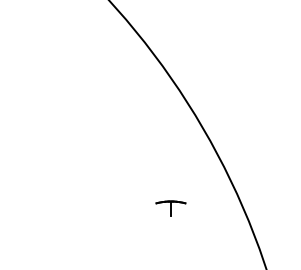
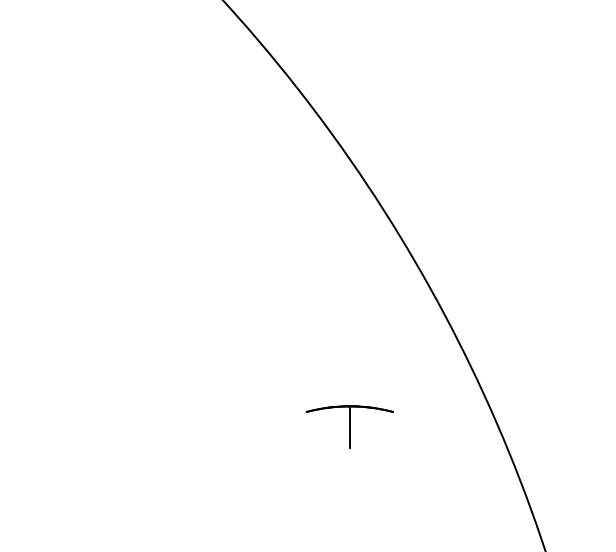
part: (170, 208) -> (348, 426), size x1.4

